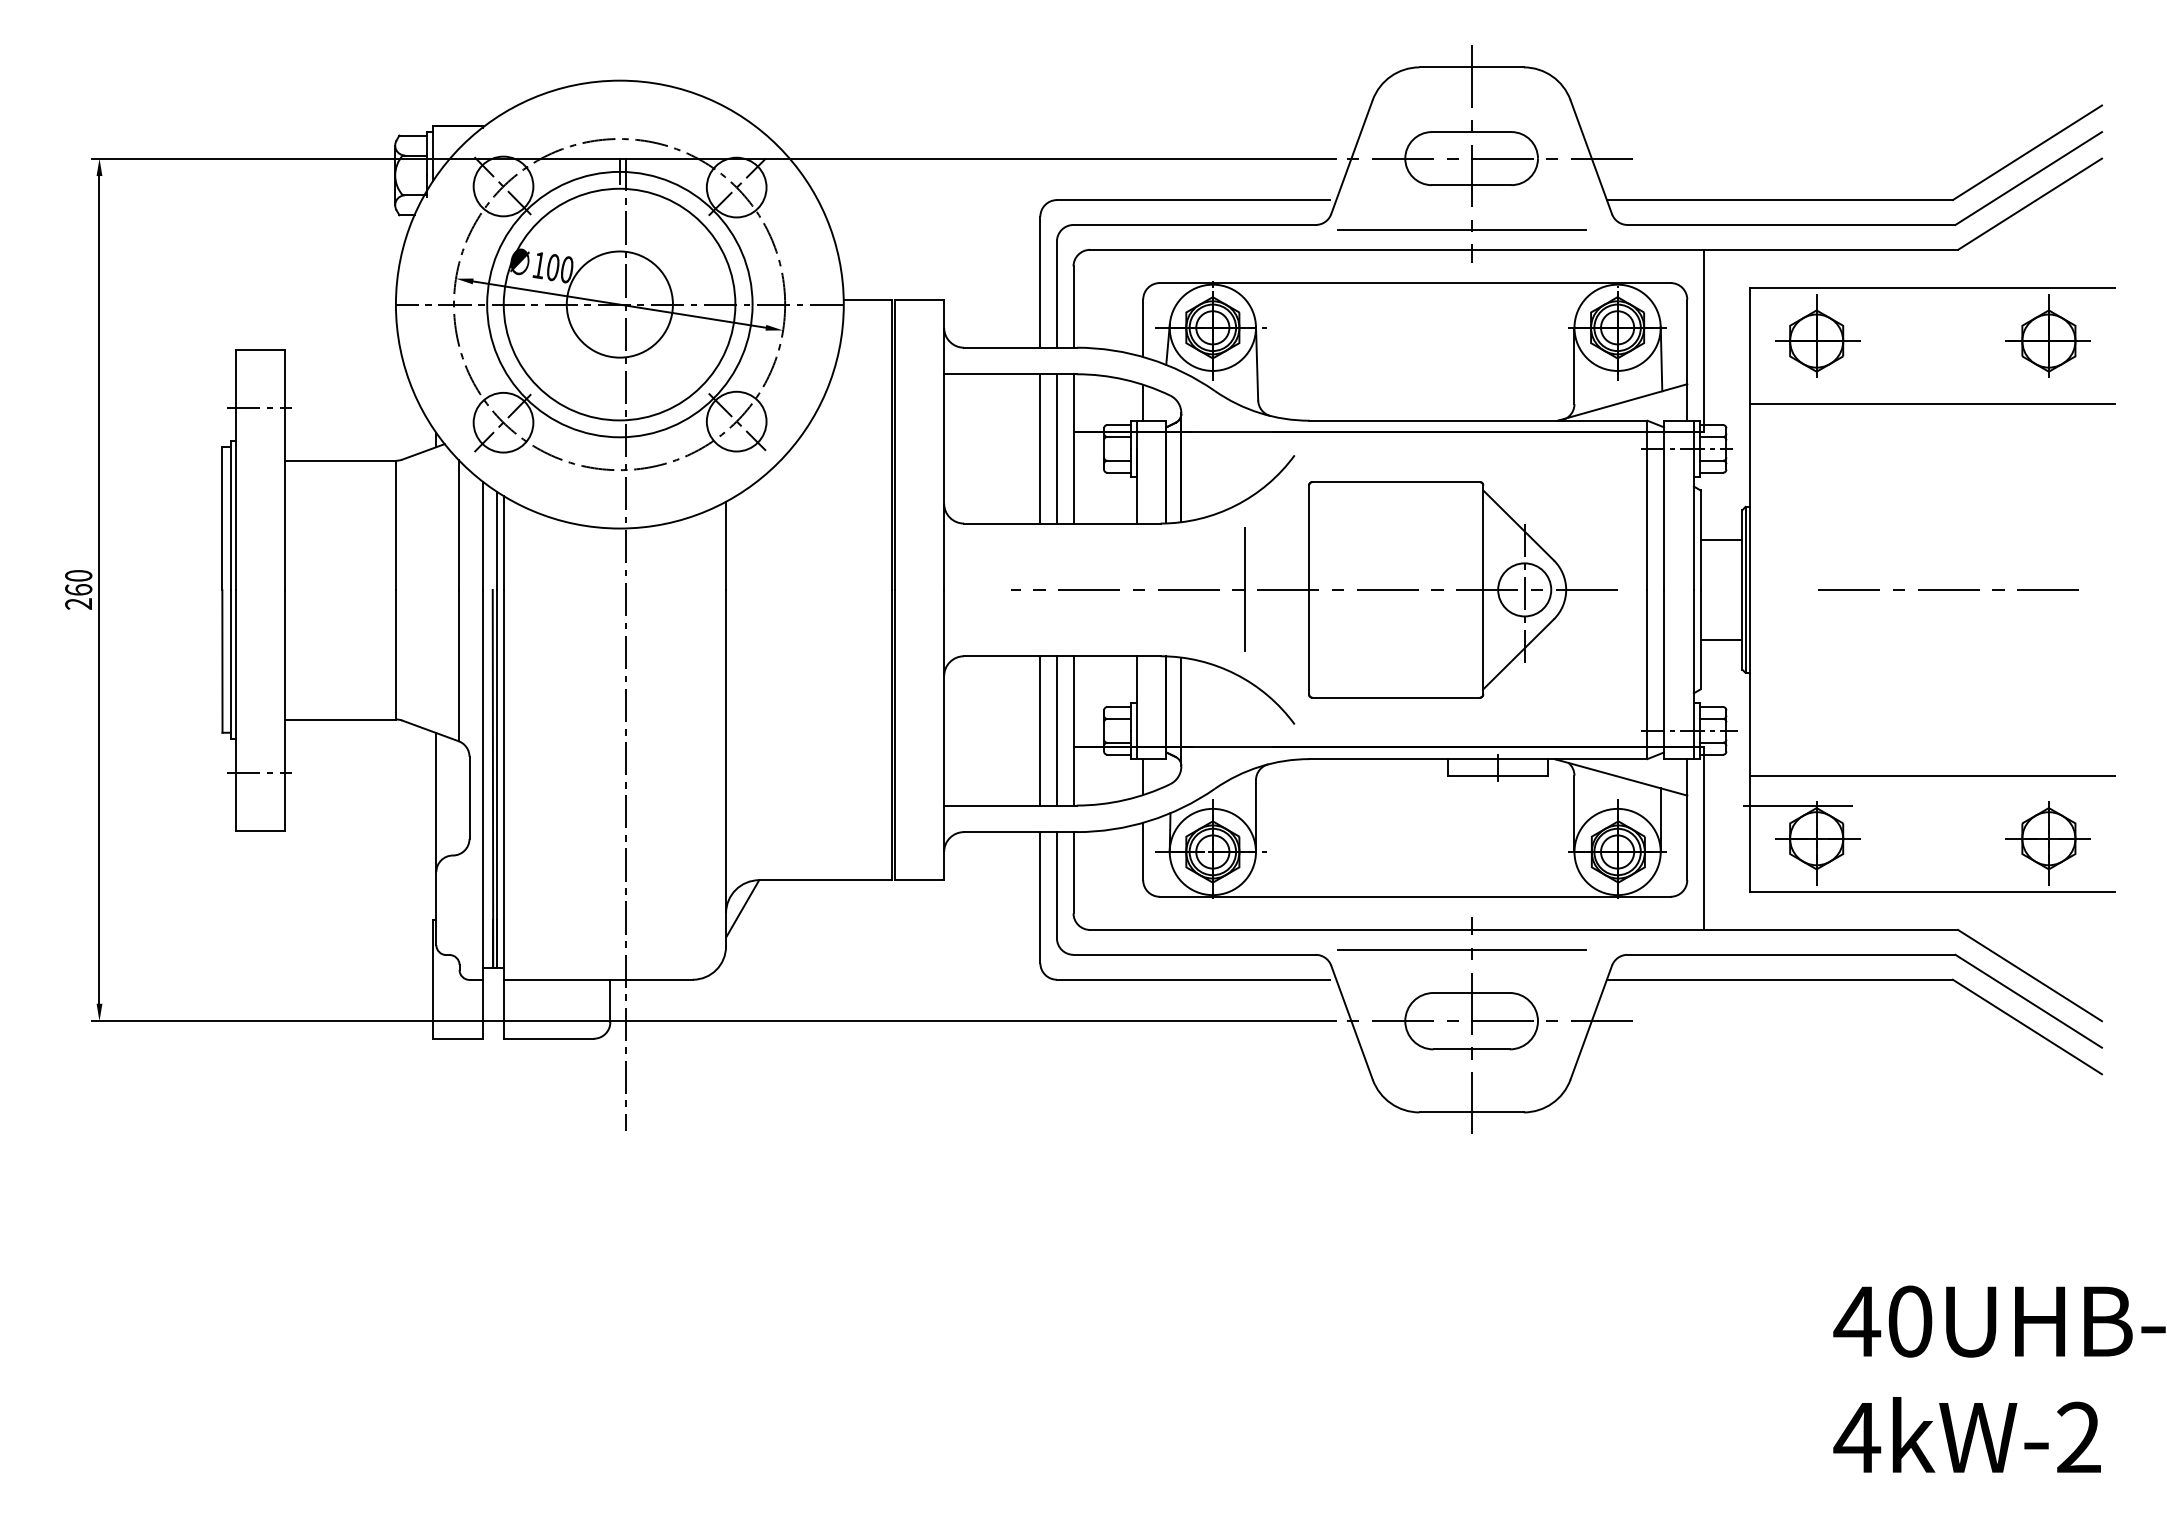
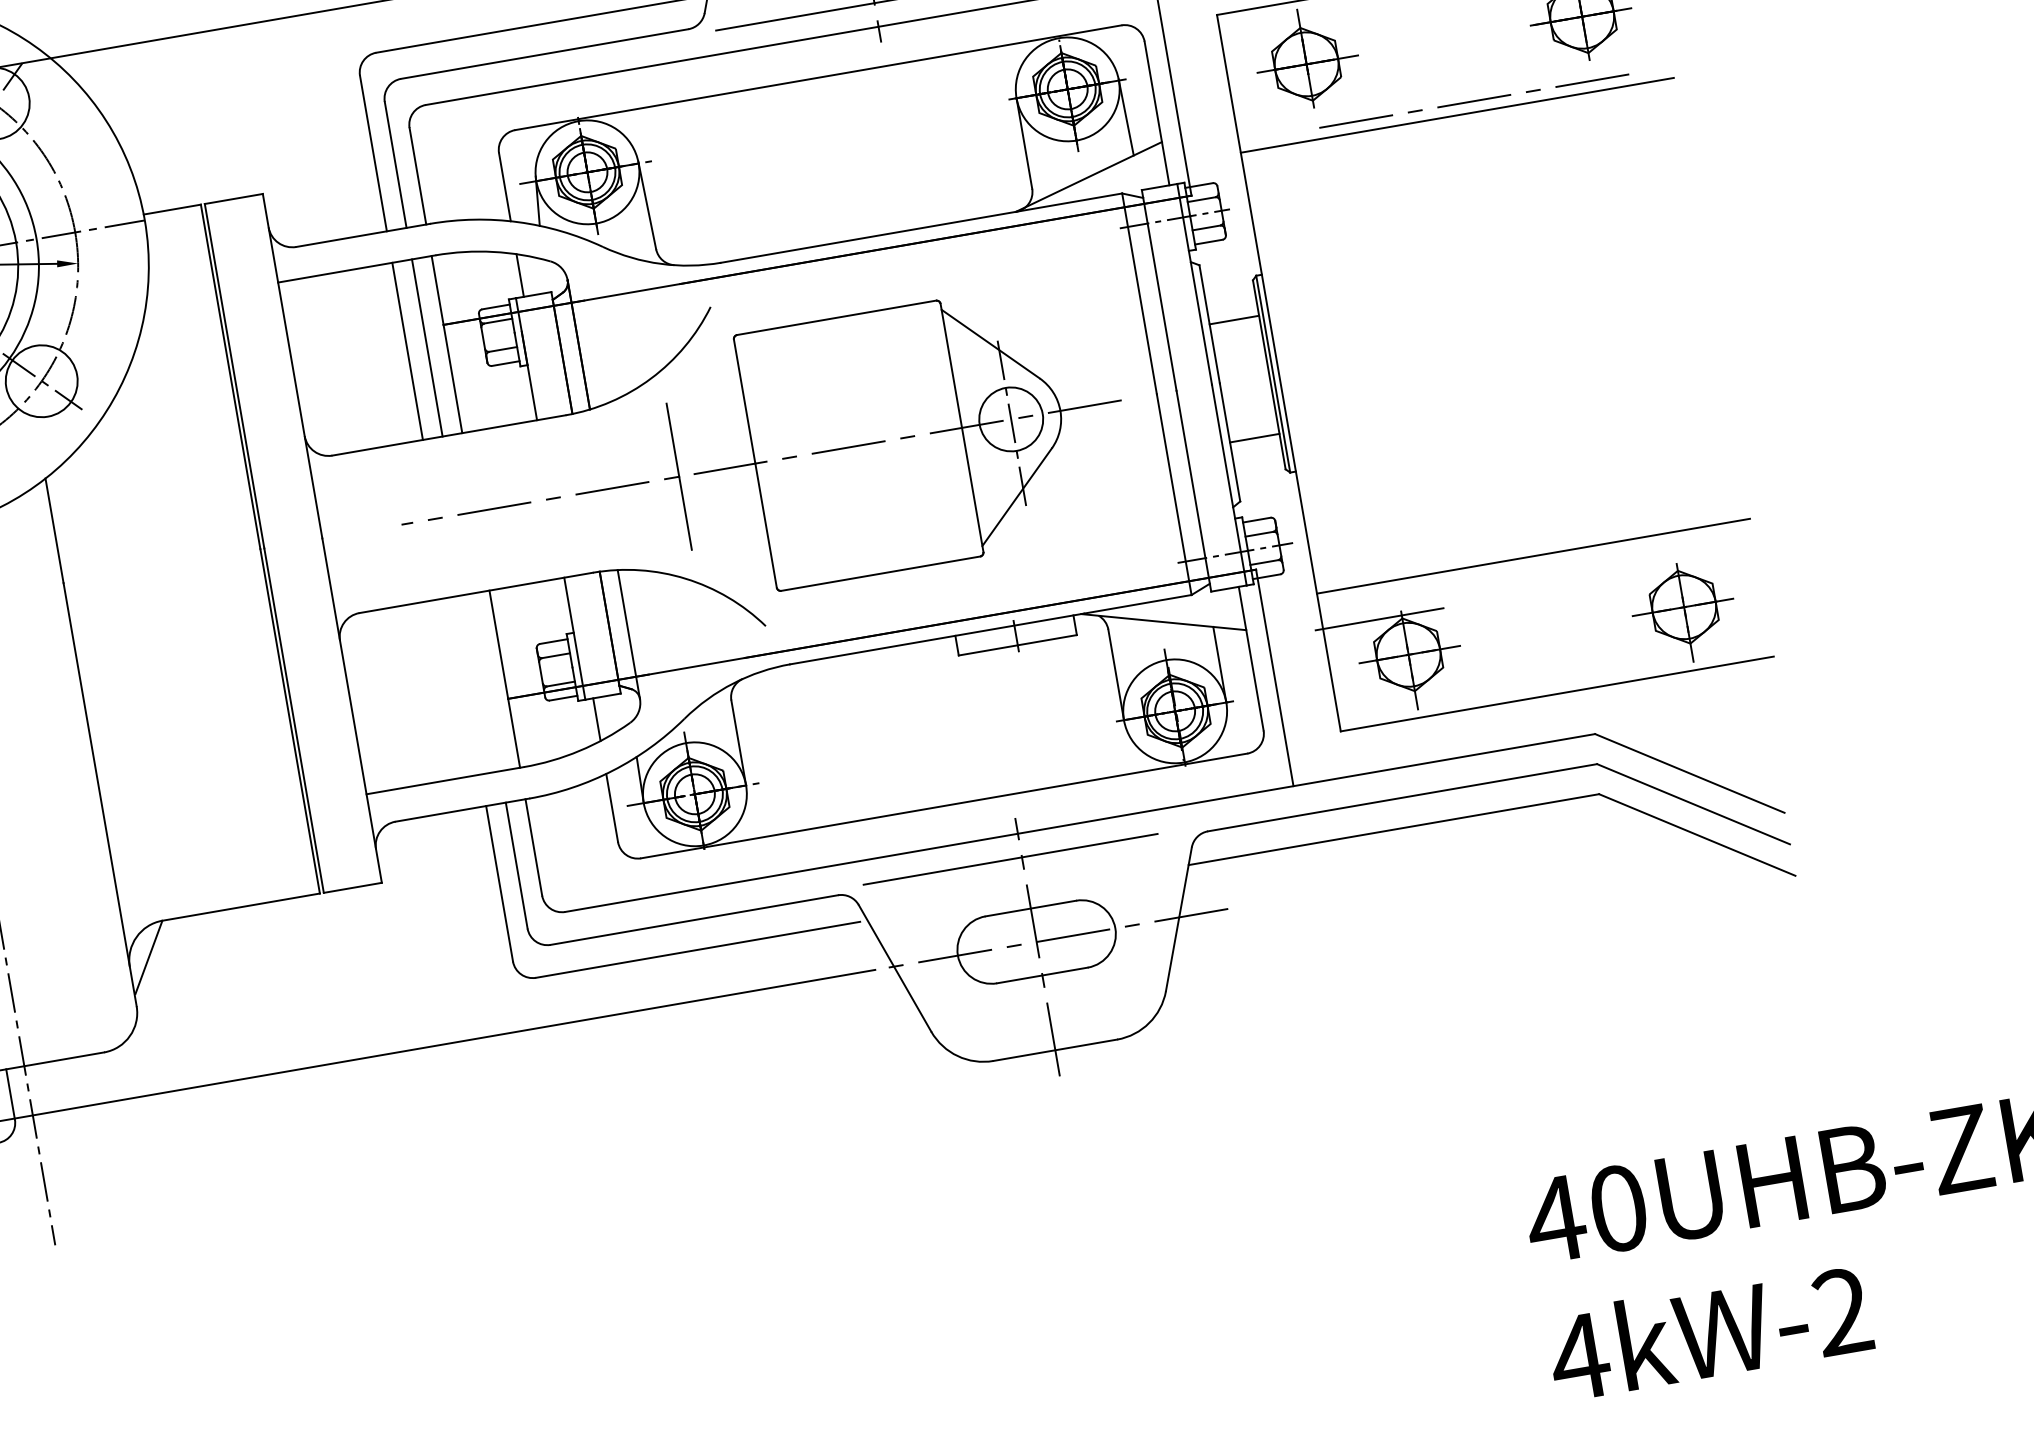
line: (1948, 589) -> (1474, 100), moved
line: (1040, 730) -> (465, 685), removed
line: (1056, 730) -> (484, 682), removed

